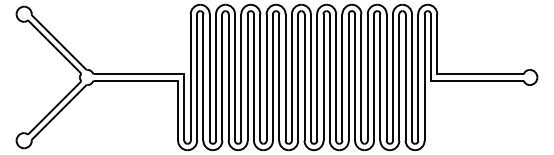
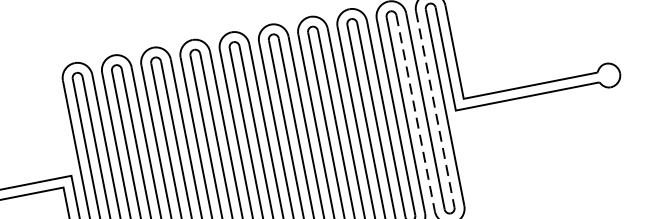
line: (418, 77) -> (435, 109), solid -> dashed
line: (405, 78) -> (415, 114), solid -> dashed

